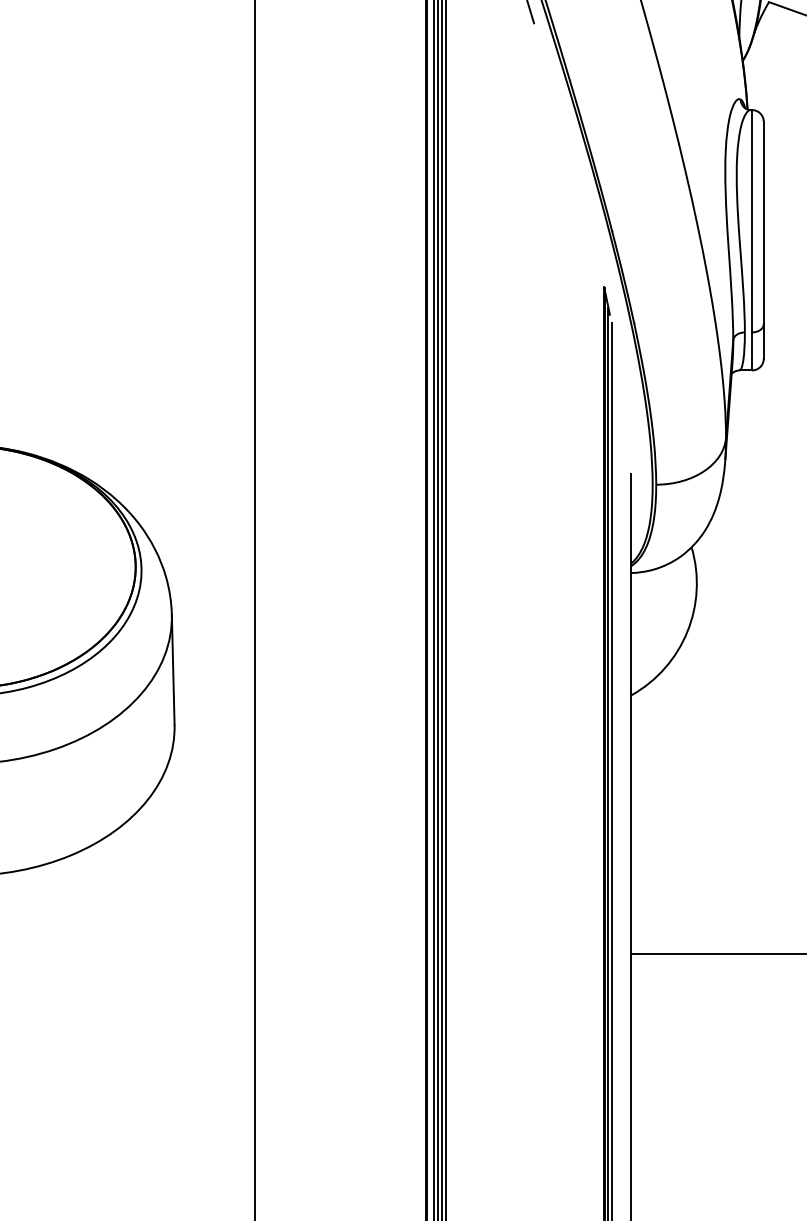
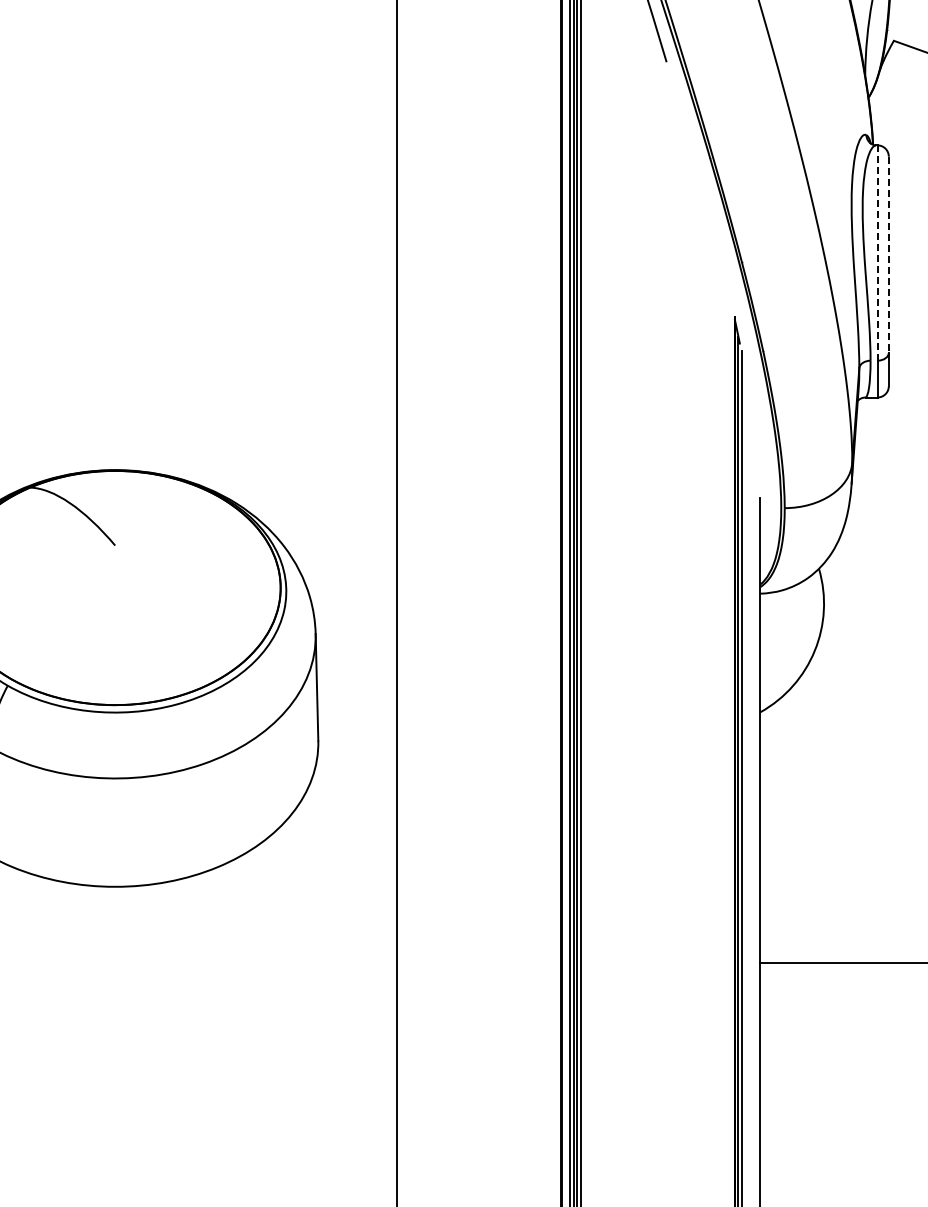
line: (752, 221) -> (877, 253), solid -> dashed
line: (763, 223) -> (888, 255), solid -> dashed

